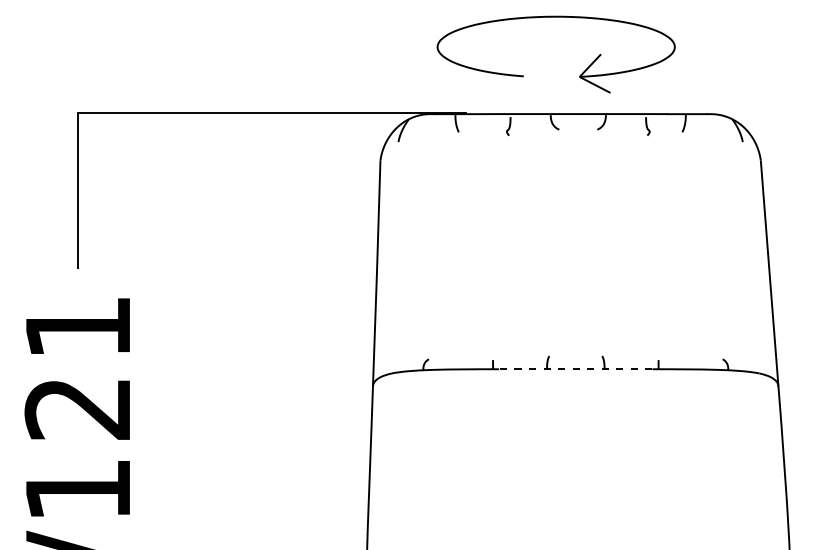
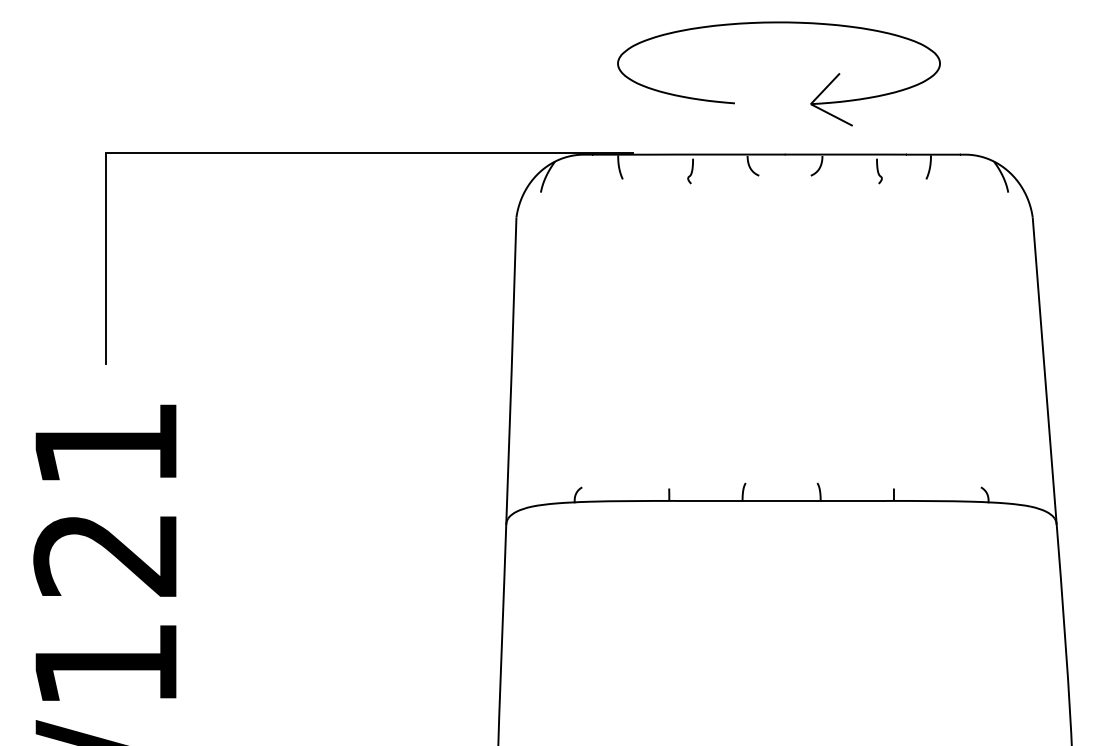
part: (580, 74) -> (812, 100), moved
line: (574, 368) -> (780, 500), dashed -> solid

